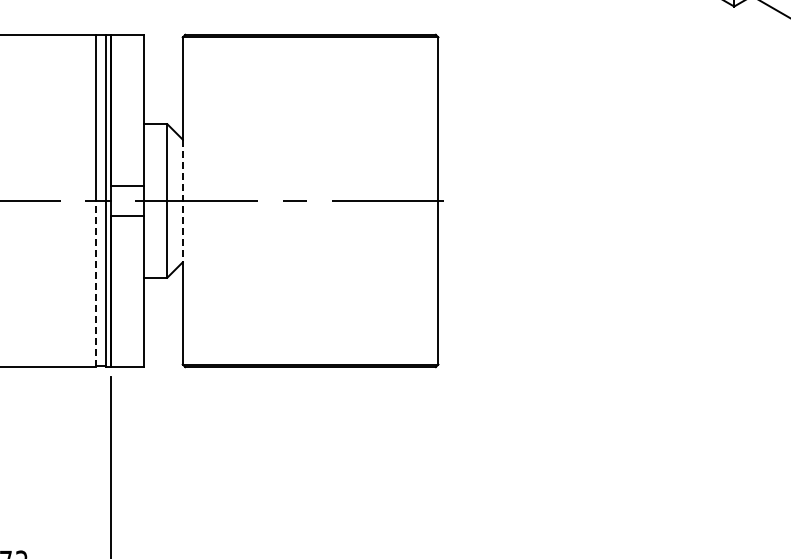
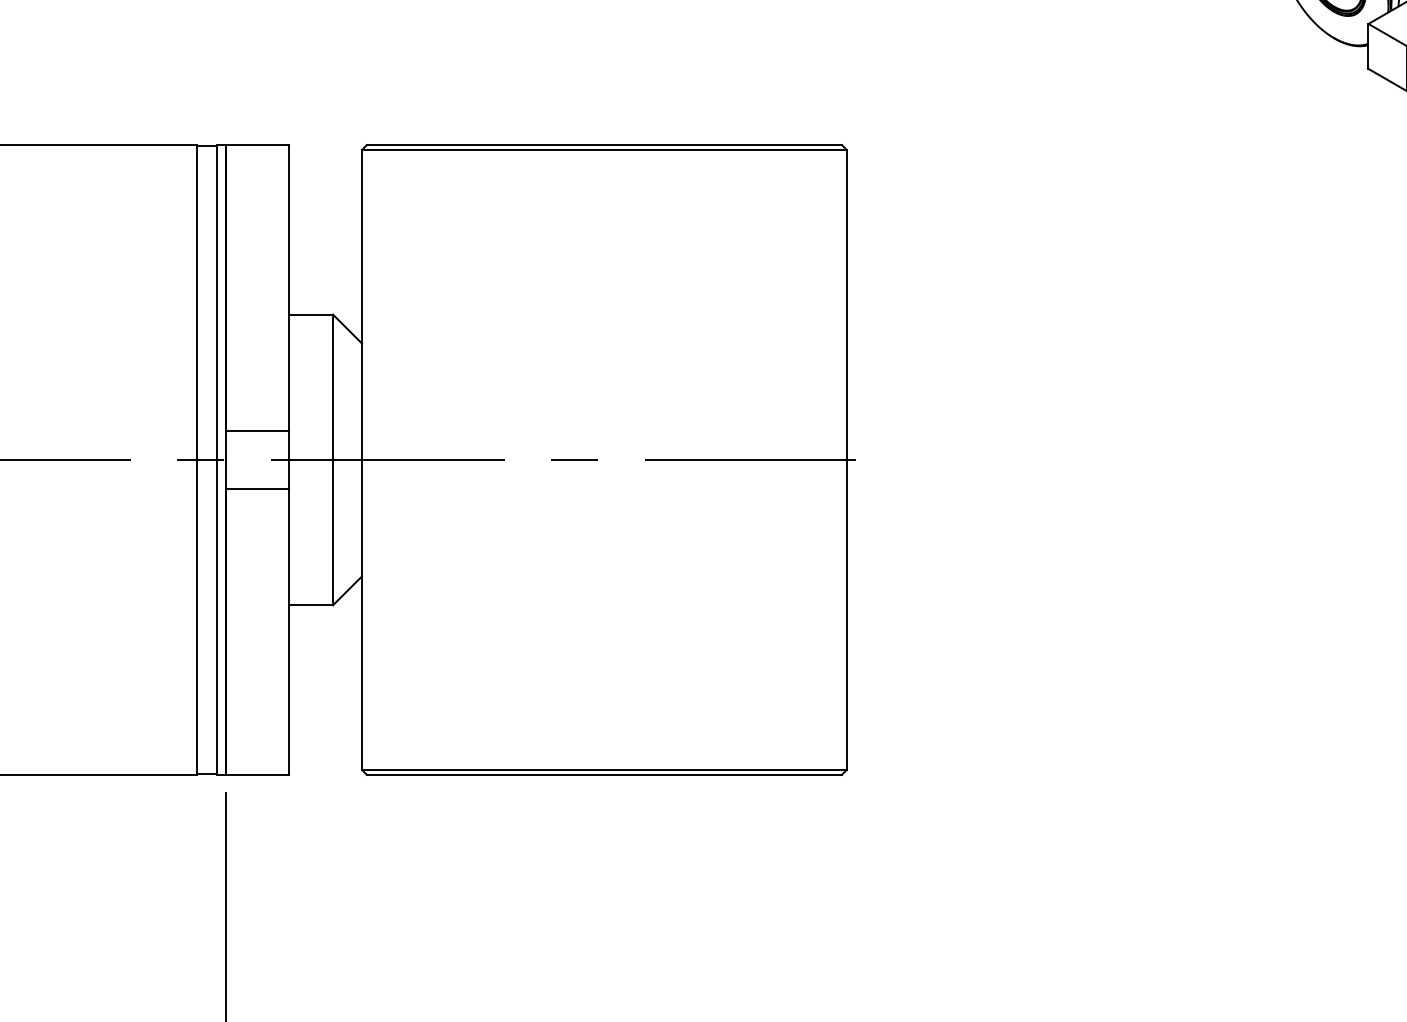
line: (182, 201) -> (361, 460), dashed -> solid
line: (95, 283) -> (196, 616), dashed -> solid

